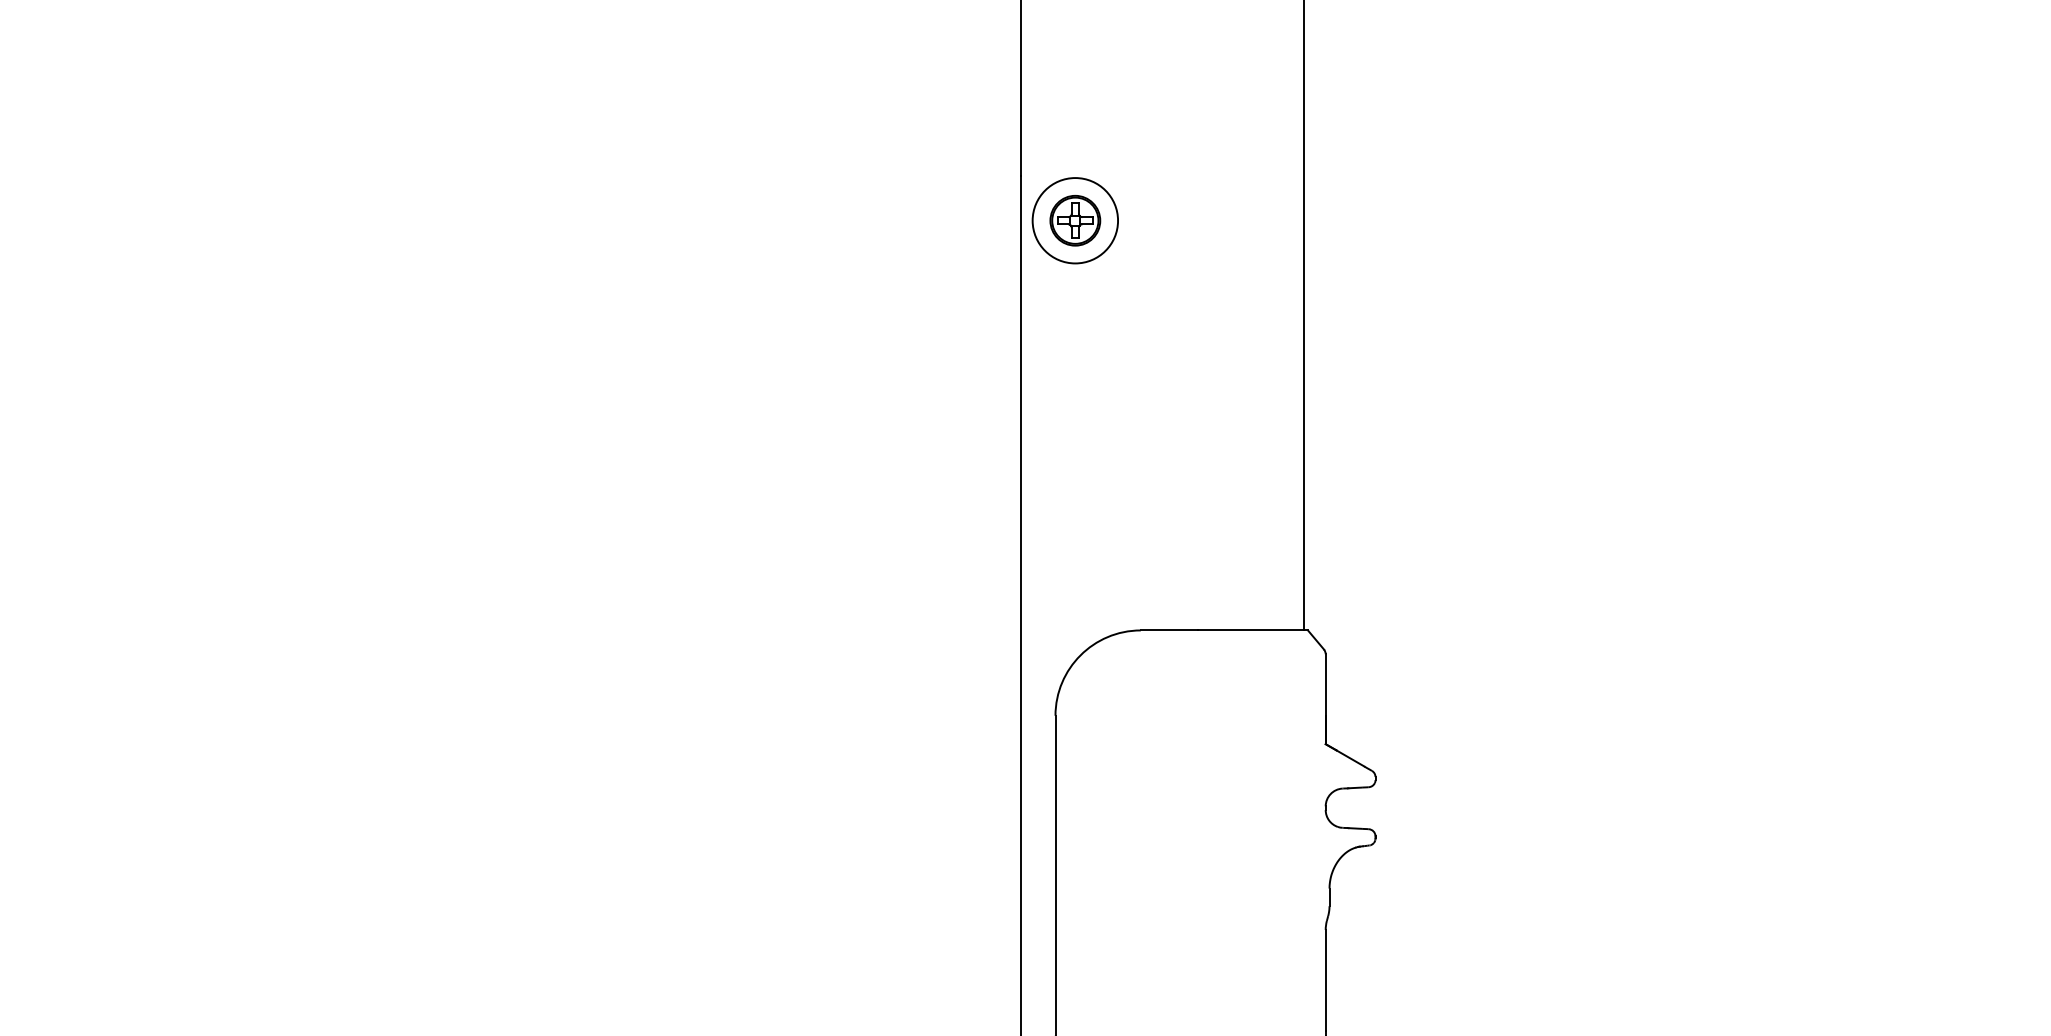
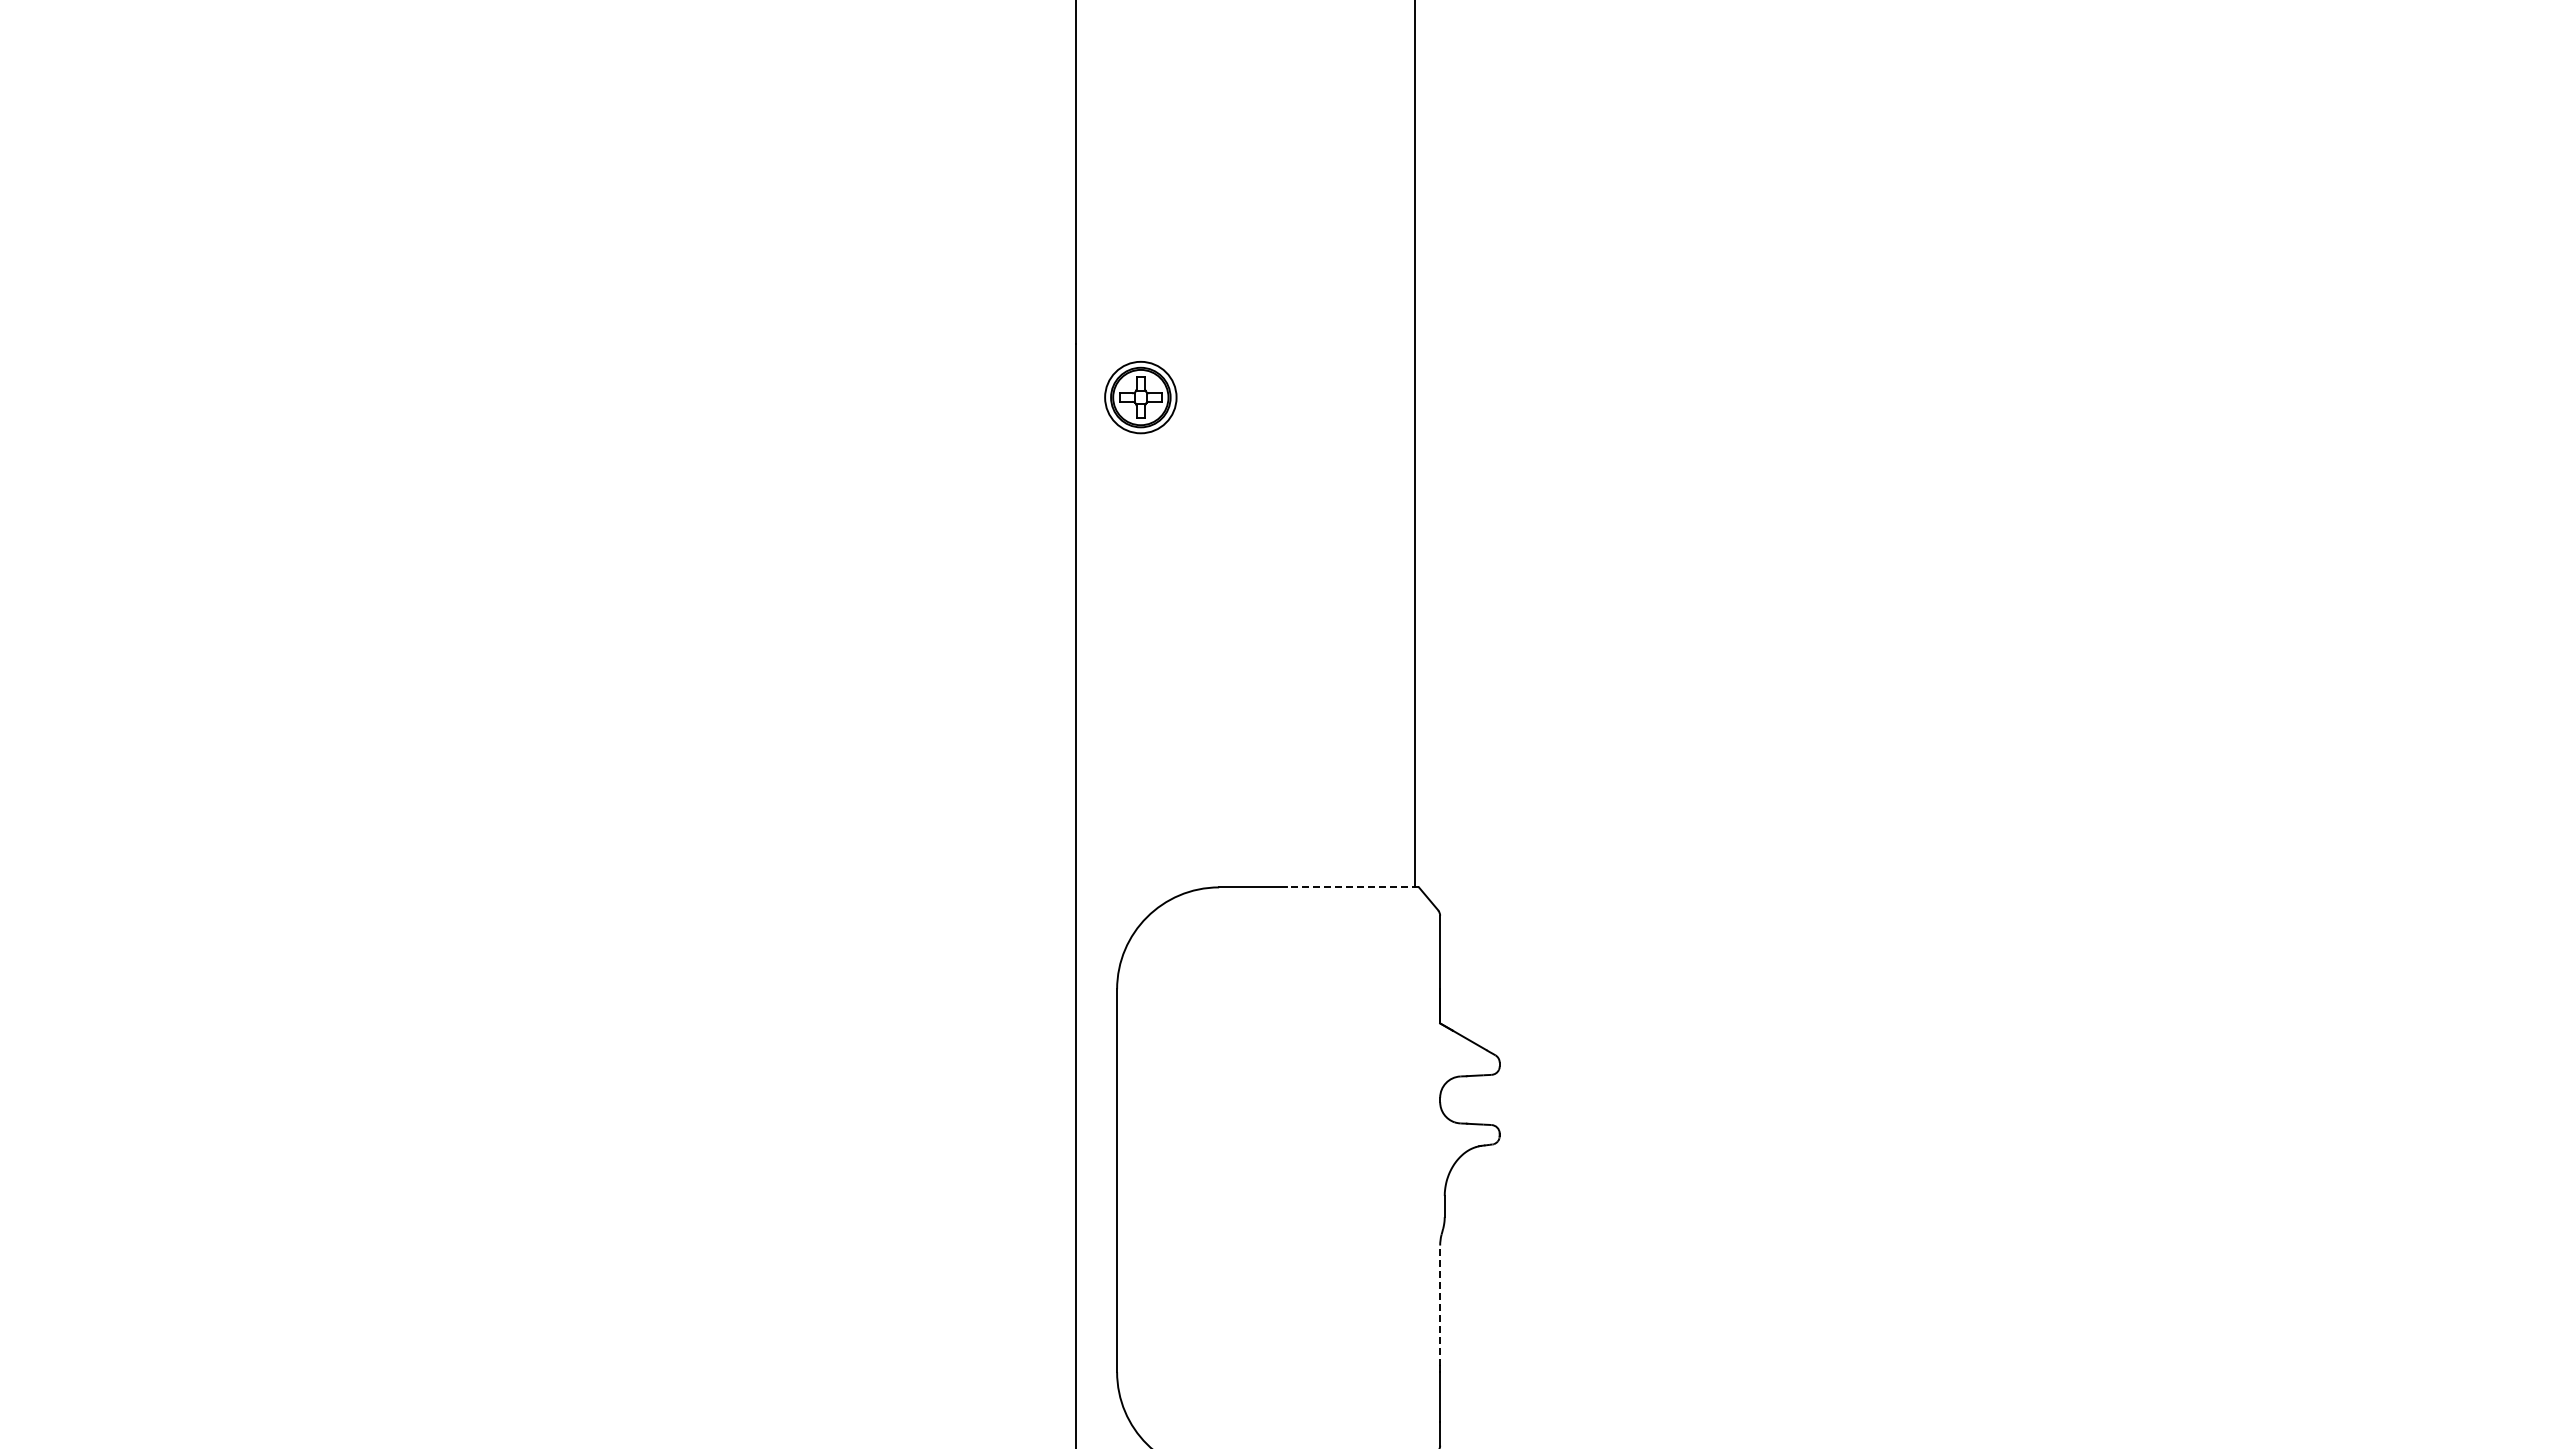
circle: (1075, 220) -> (1140, 397), size x0.7
line: (1253, 630) -> (1353, 887), solid -> dashed
line: (1325, 980) -> (1440, 1305), solid -> dashed

